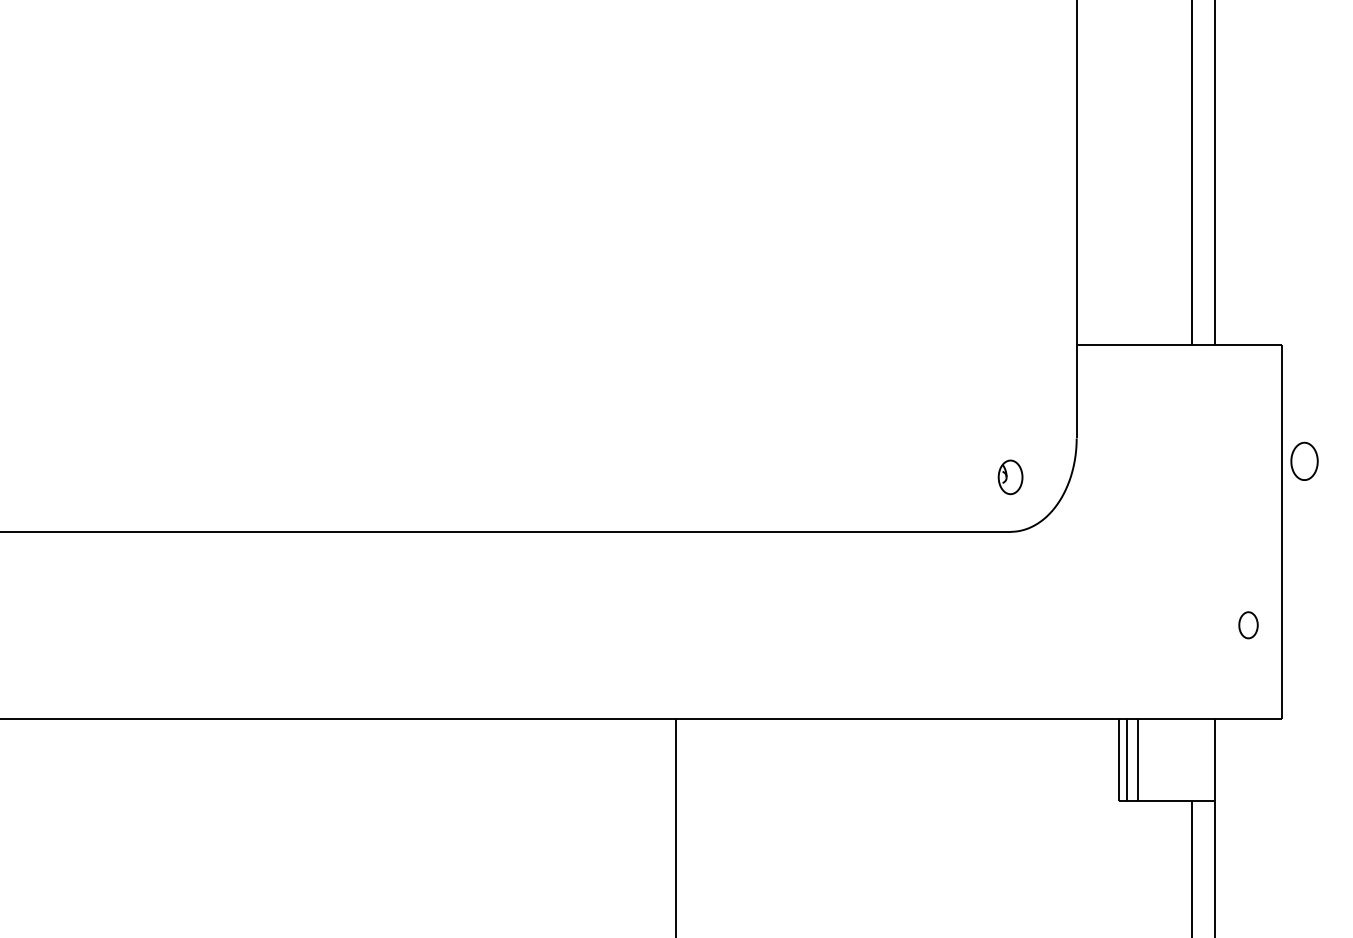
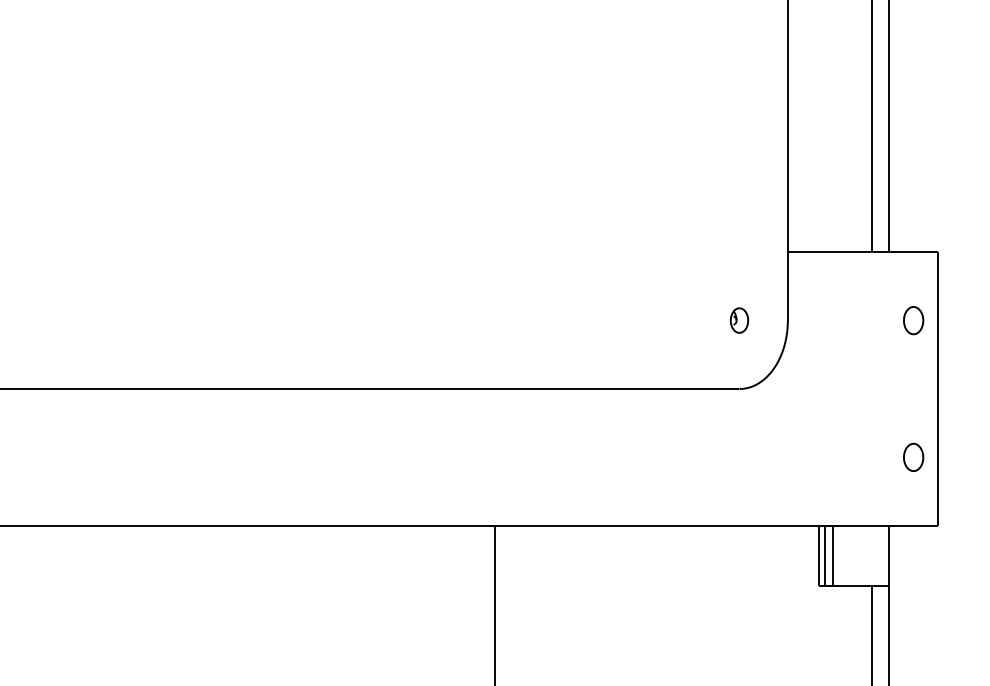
part: (1304, 460) -> (913, 319), moved
part: (1010, 477) -> (739, 320), moved
part: (1248, 624) -> (913, 456), size x1.43

